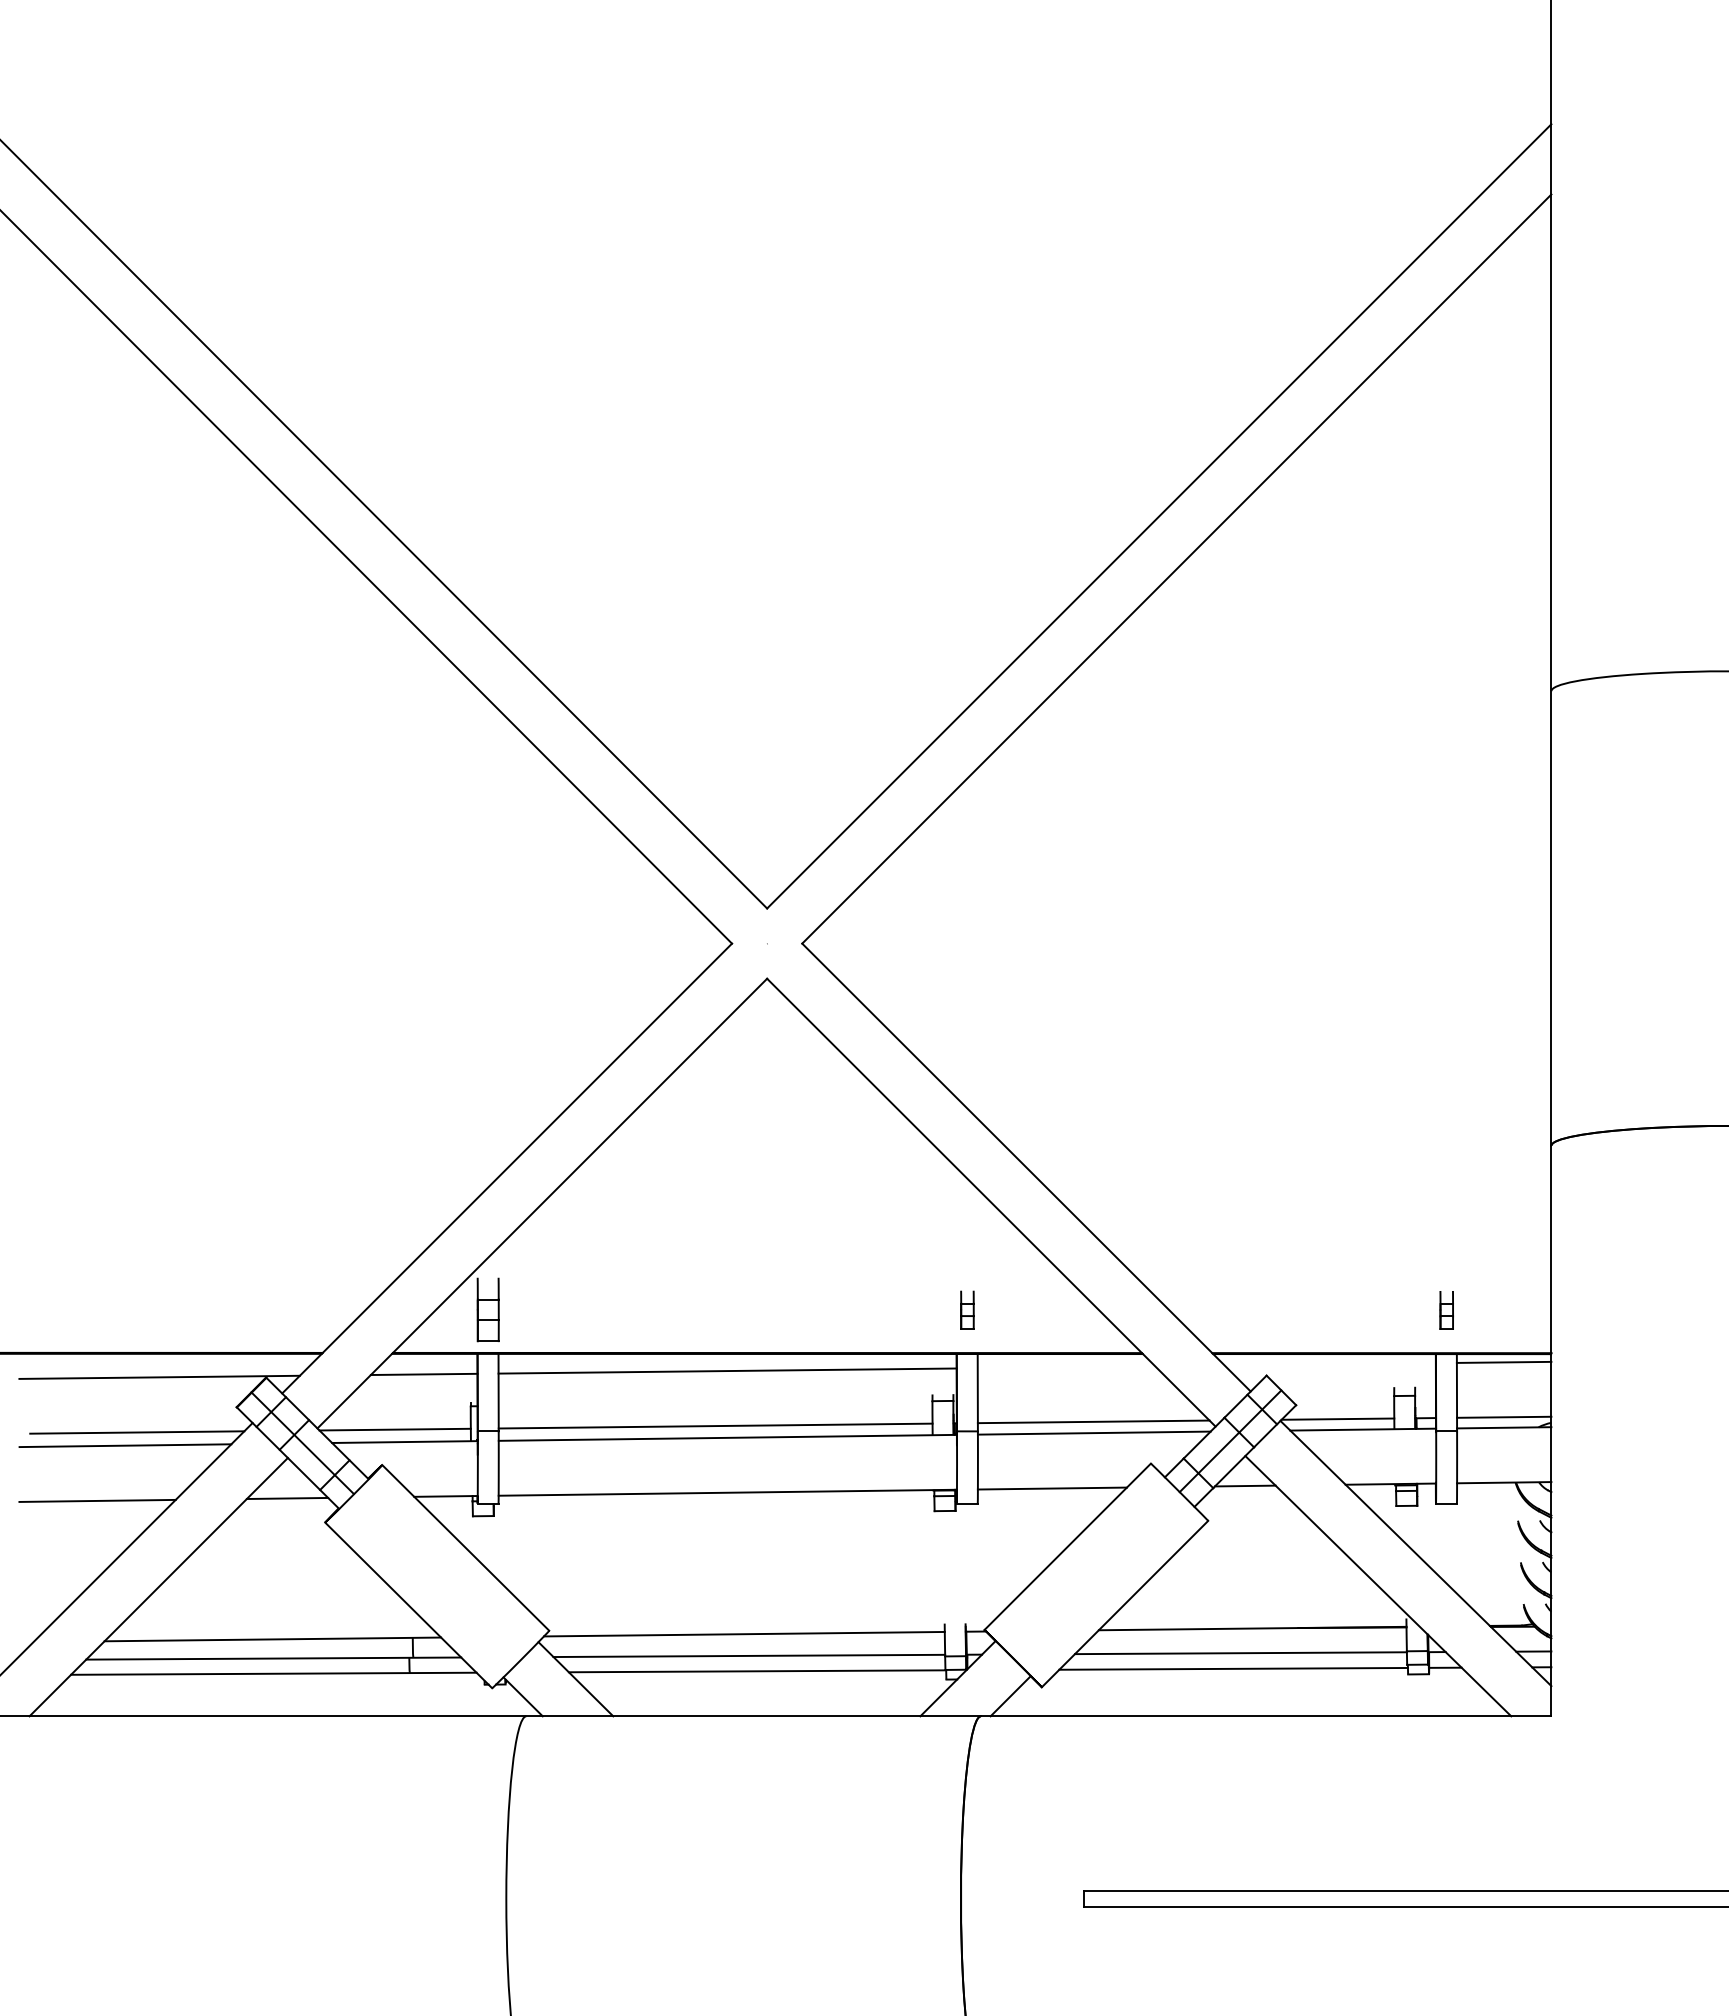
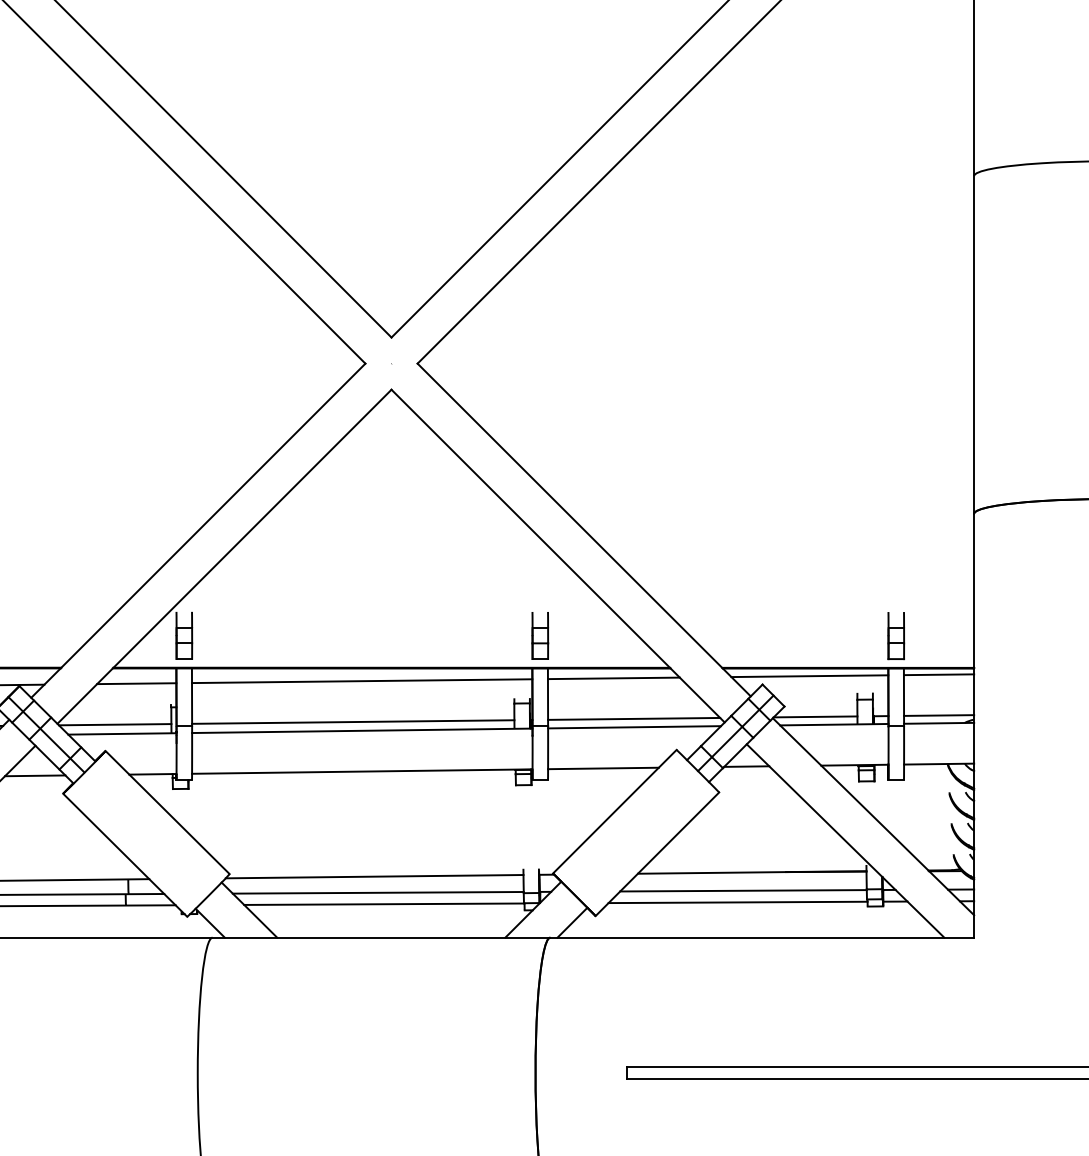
part: (967, 1309) -> (540, 635), size x1.67
part: (1446, 1310) -> (896, 636), size x1.67
line: (1329, 1364) -> (809, 676), added
line: (1066, 1367) -> (613, 678), added

